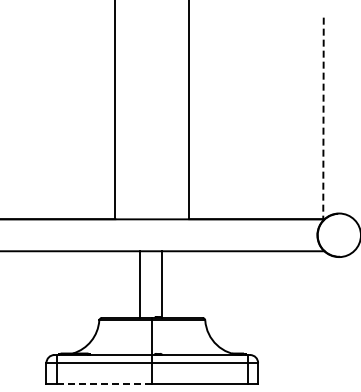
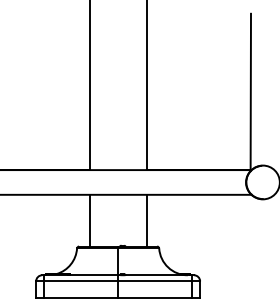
line: (323, 119) -> (250, 92), dashed -> solid
line: (140, 284) -> (89, 220), moved
line: (162, 284) -> (146, 220), moved
line: (104, 384) -> (81, 298), dashed -> solid

